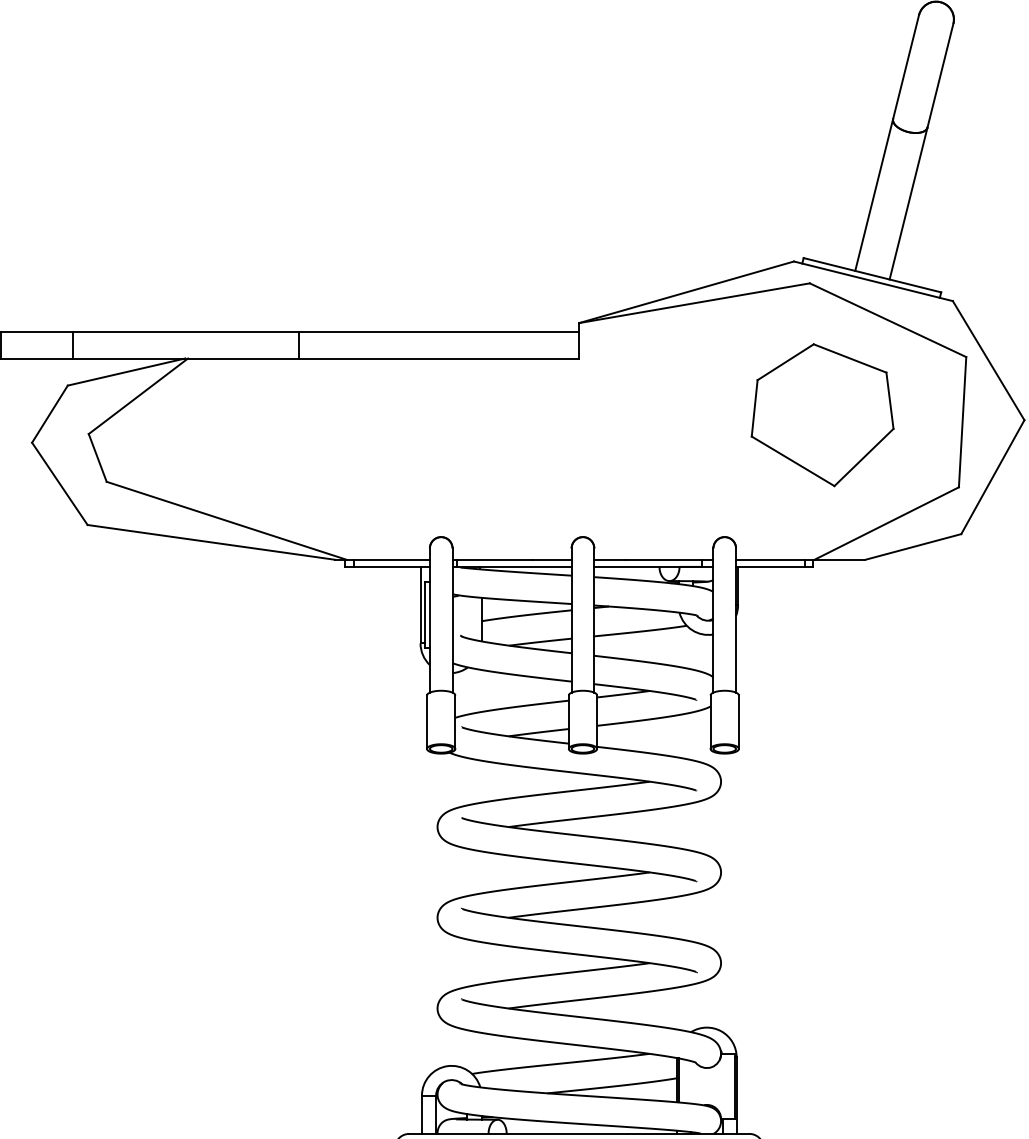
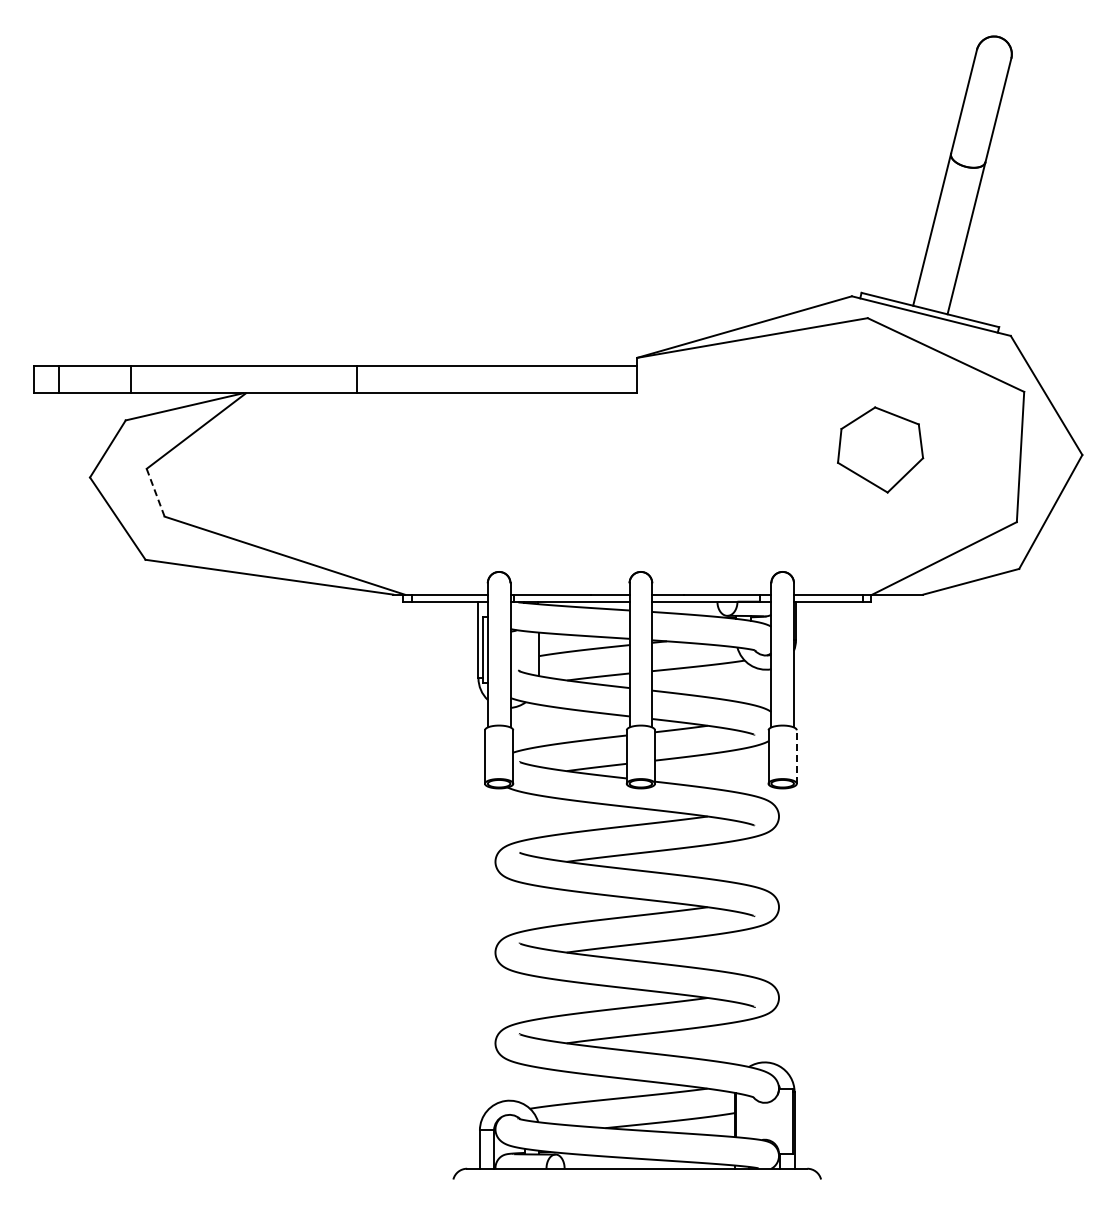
part: (822, 414) -> (880, 449), size x0.6
line: (97, 457) -> (155, 492), solid -> dashed
line: (738, 722) -> (796, 757), solid -> dashed

